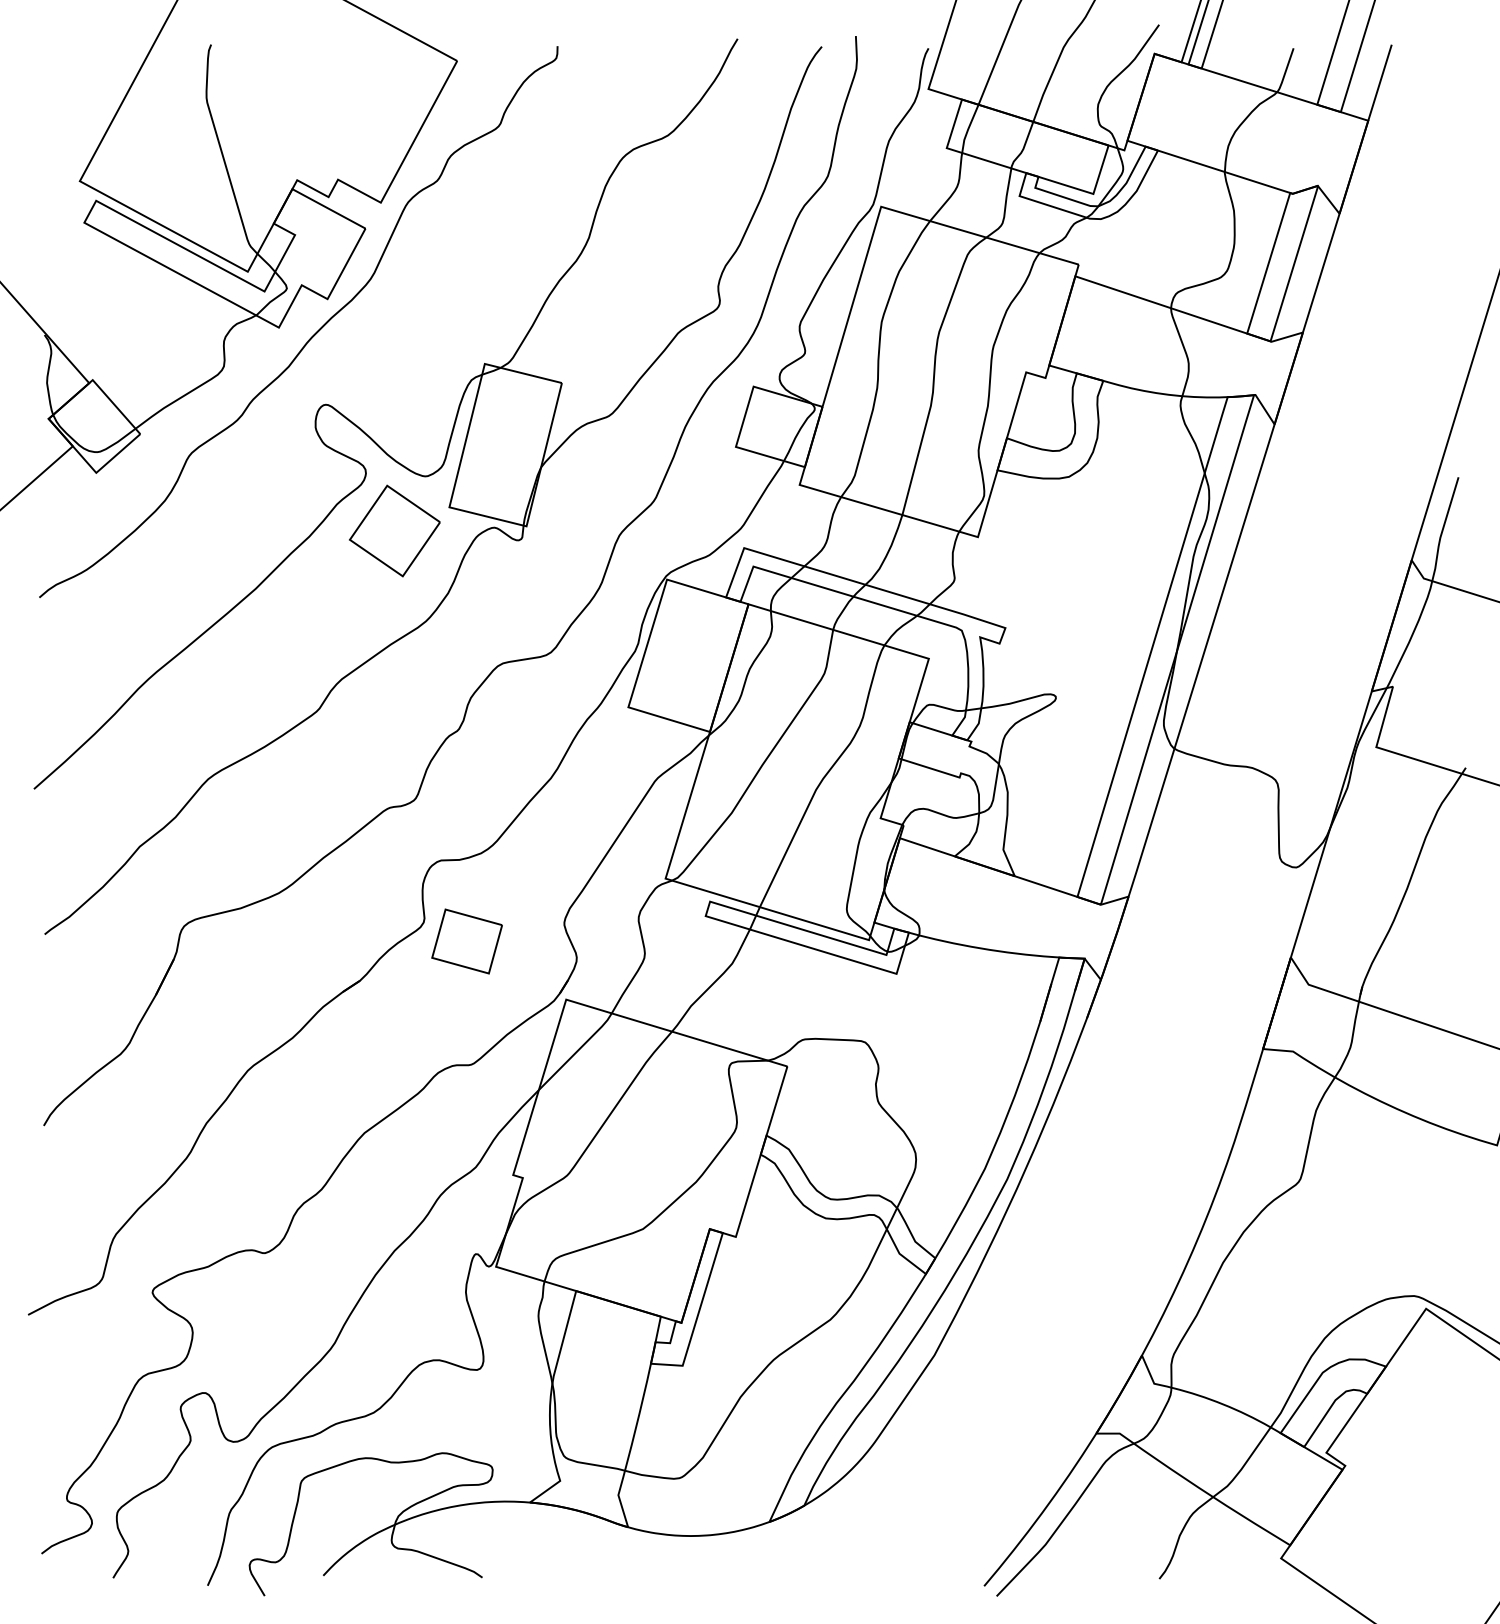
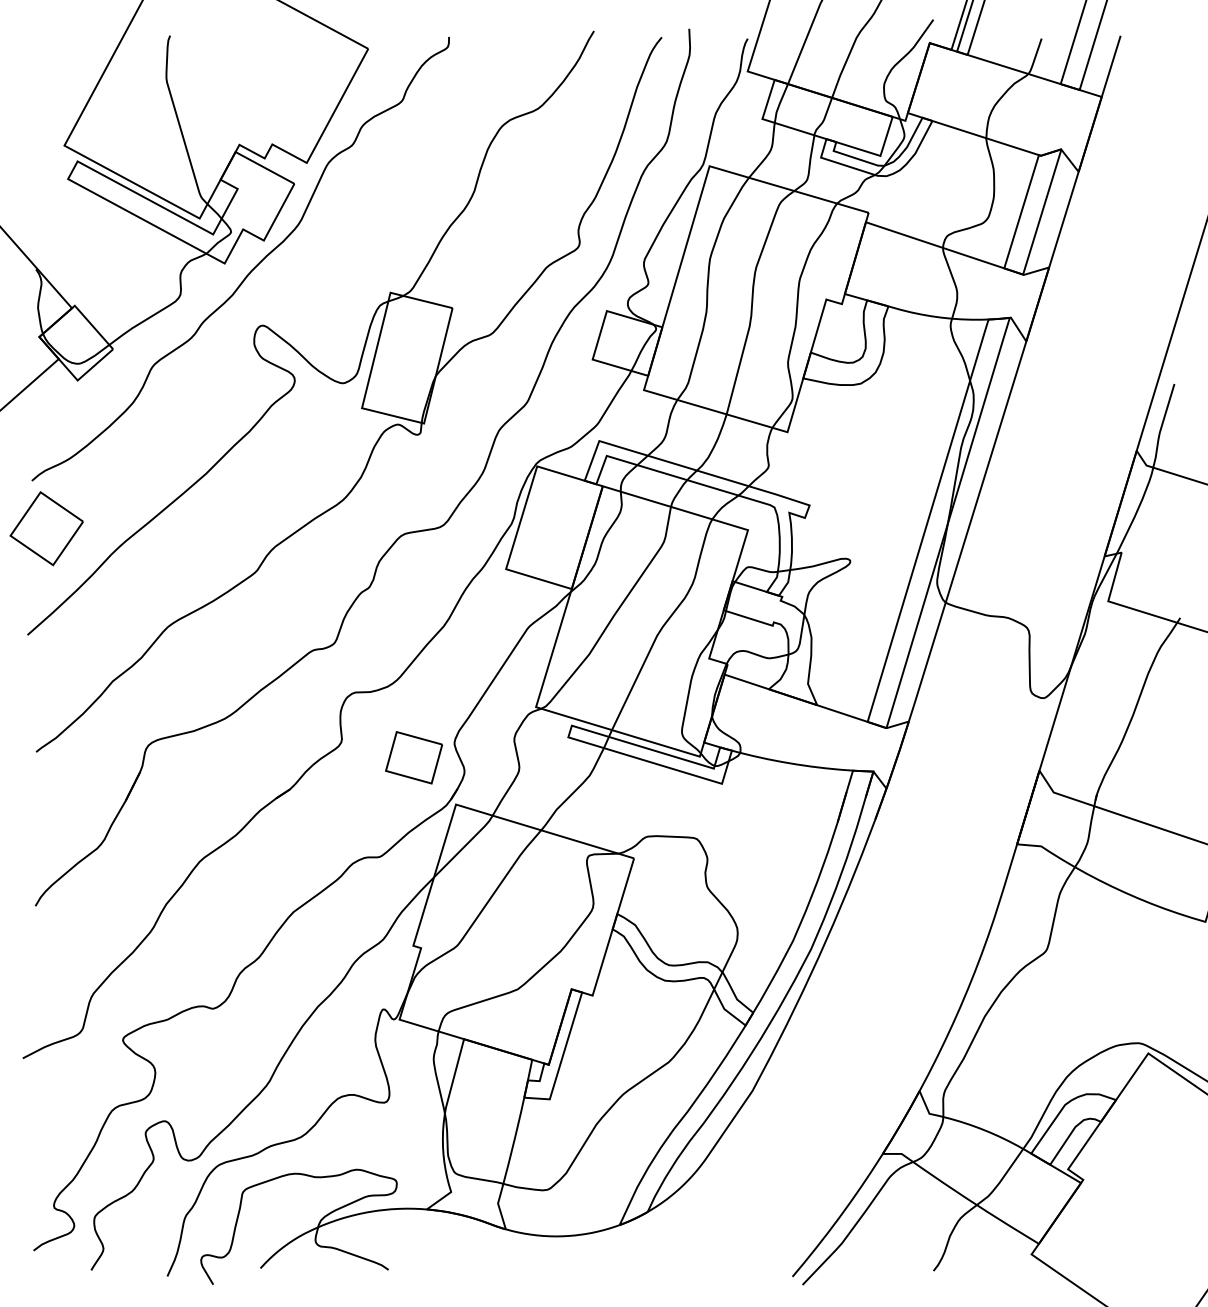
part: (394, 530) -> (46, 528), moved
part: (466, 941) -> (413, 757), moved

